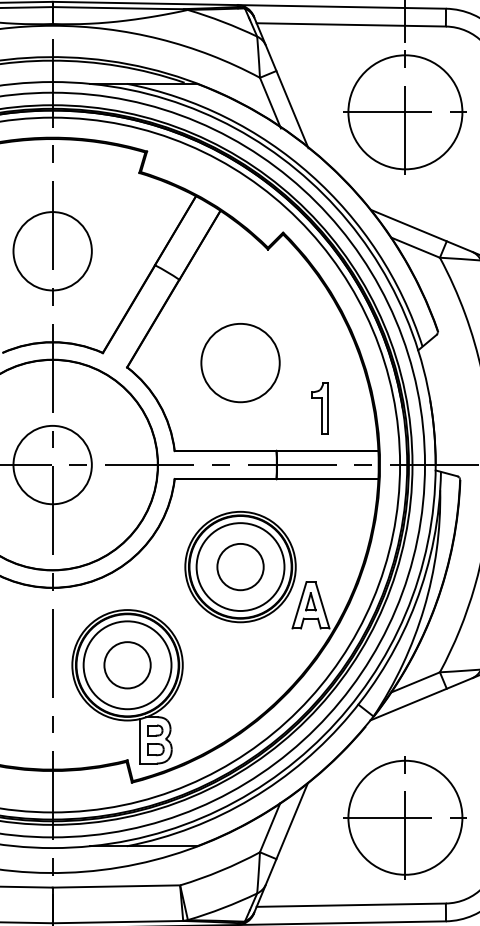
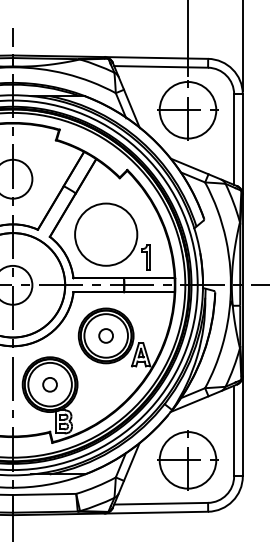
circle: (239, 362) -> (105, 234), size x1.6
circle: (239, 566) -> (105, 335), size x0.6
circle: (126, 664) -> (49, 384), size x0.6

